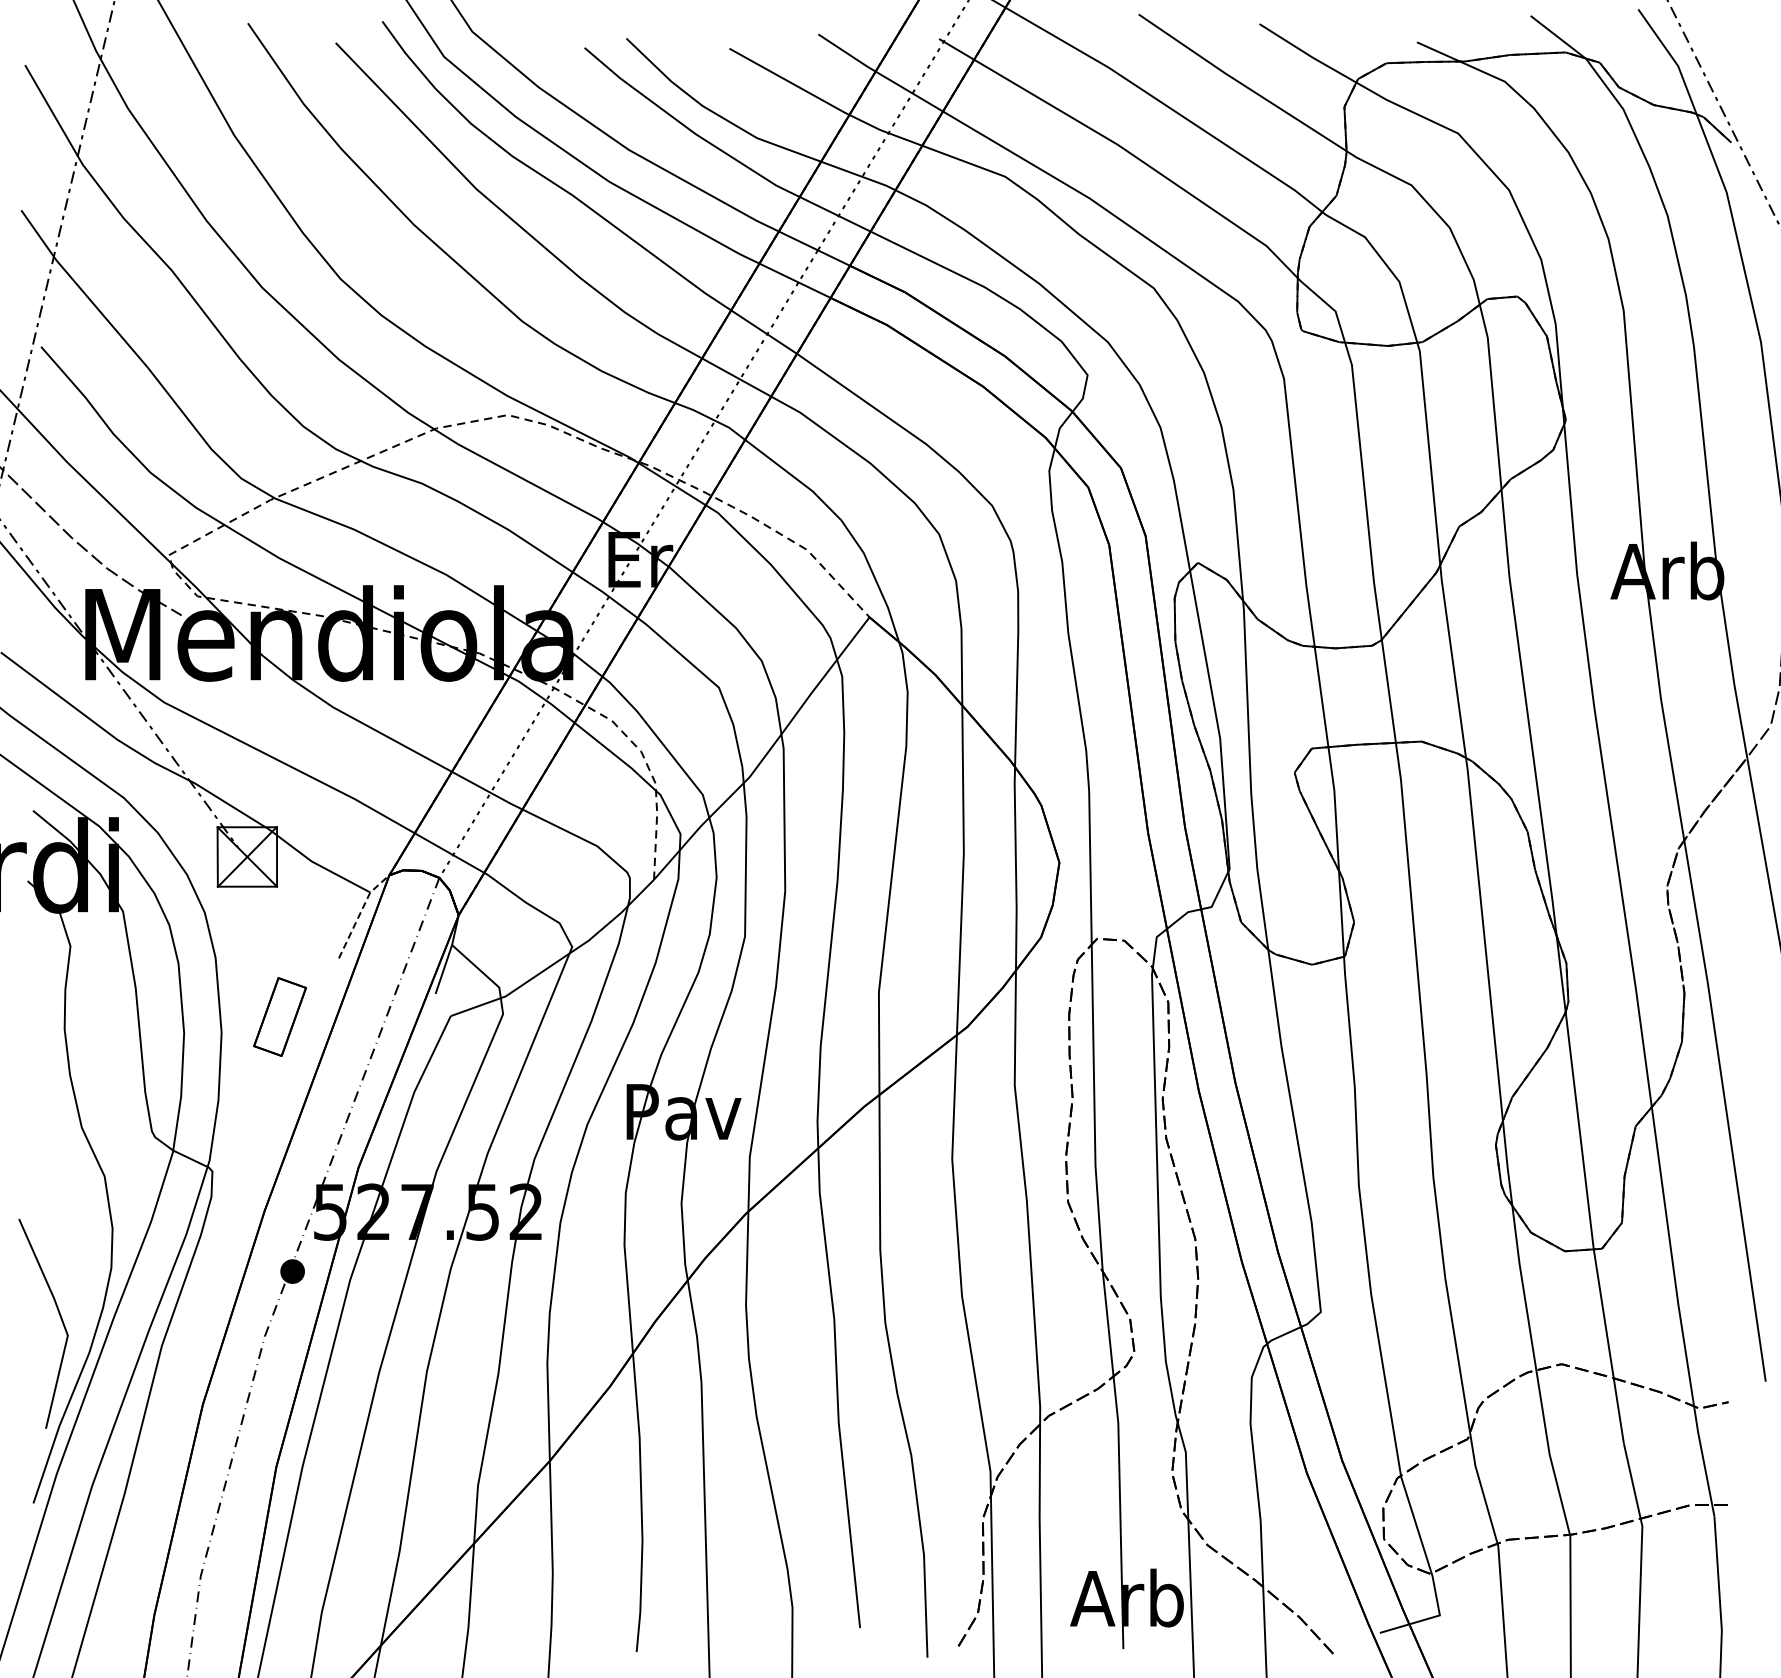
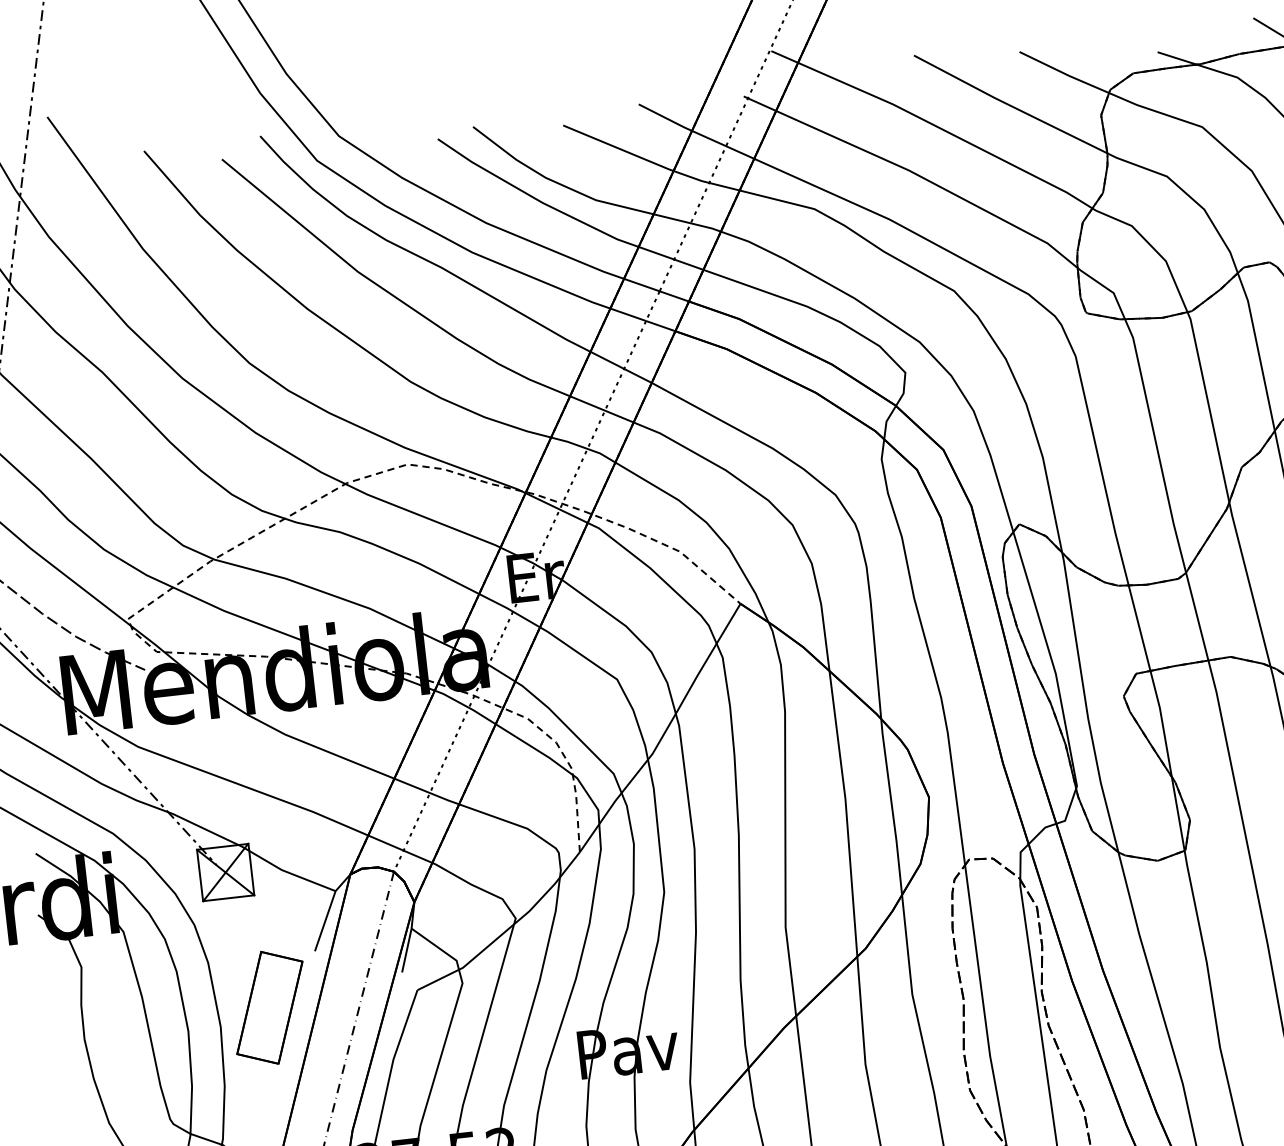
line: (360, 912) -> (329, 909), dashed -> solid
part: (279, 1016) -> (269, 1007), size x1.67

